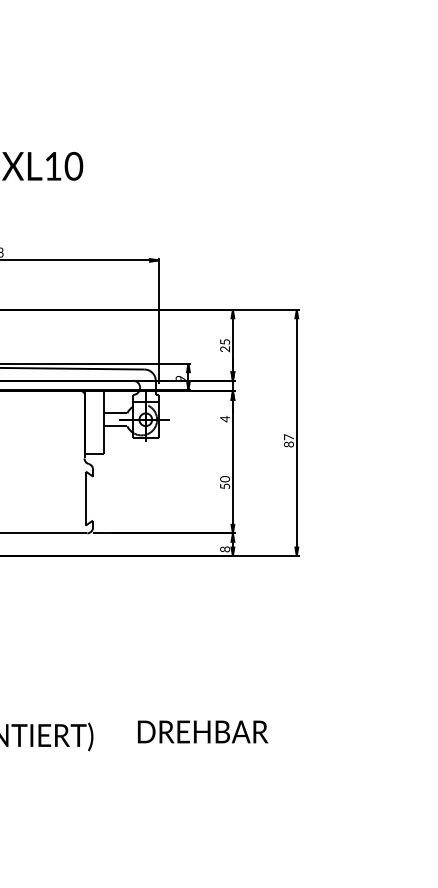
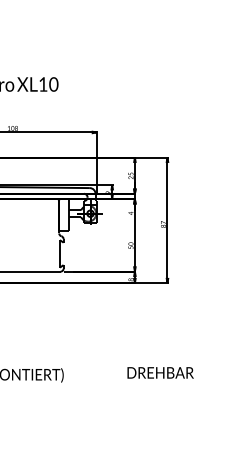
text: (202, 731) -> (160, 372), moved

